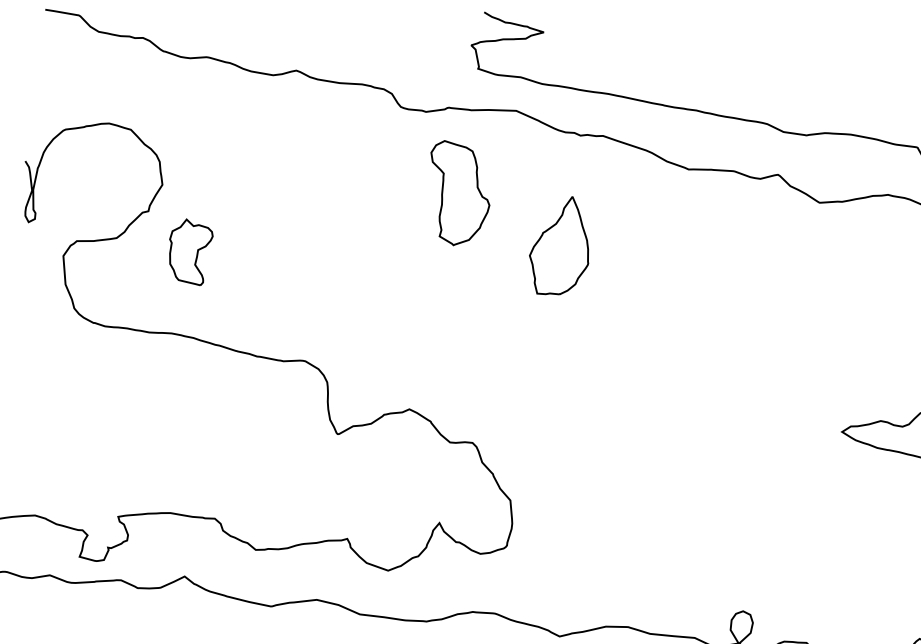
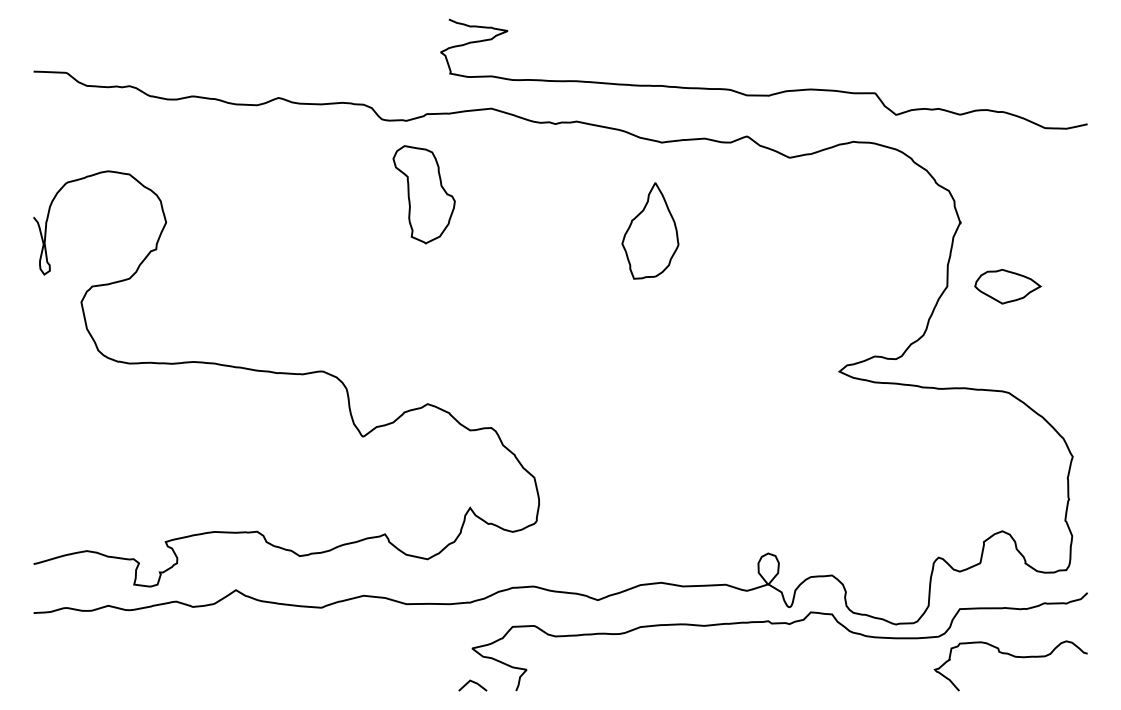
part: (457, 193) -> (423, 194), moved
part: (560, 245) -> (650, 230), moved
part: (188, 251) -> (199, 282), removed

